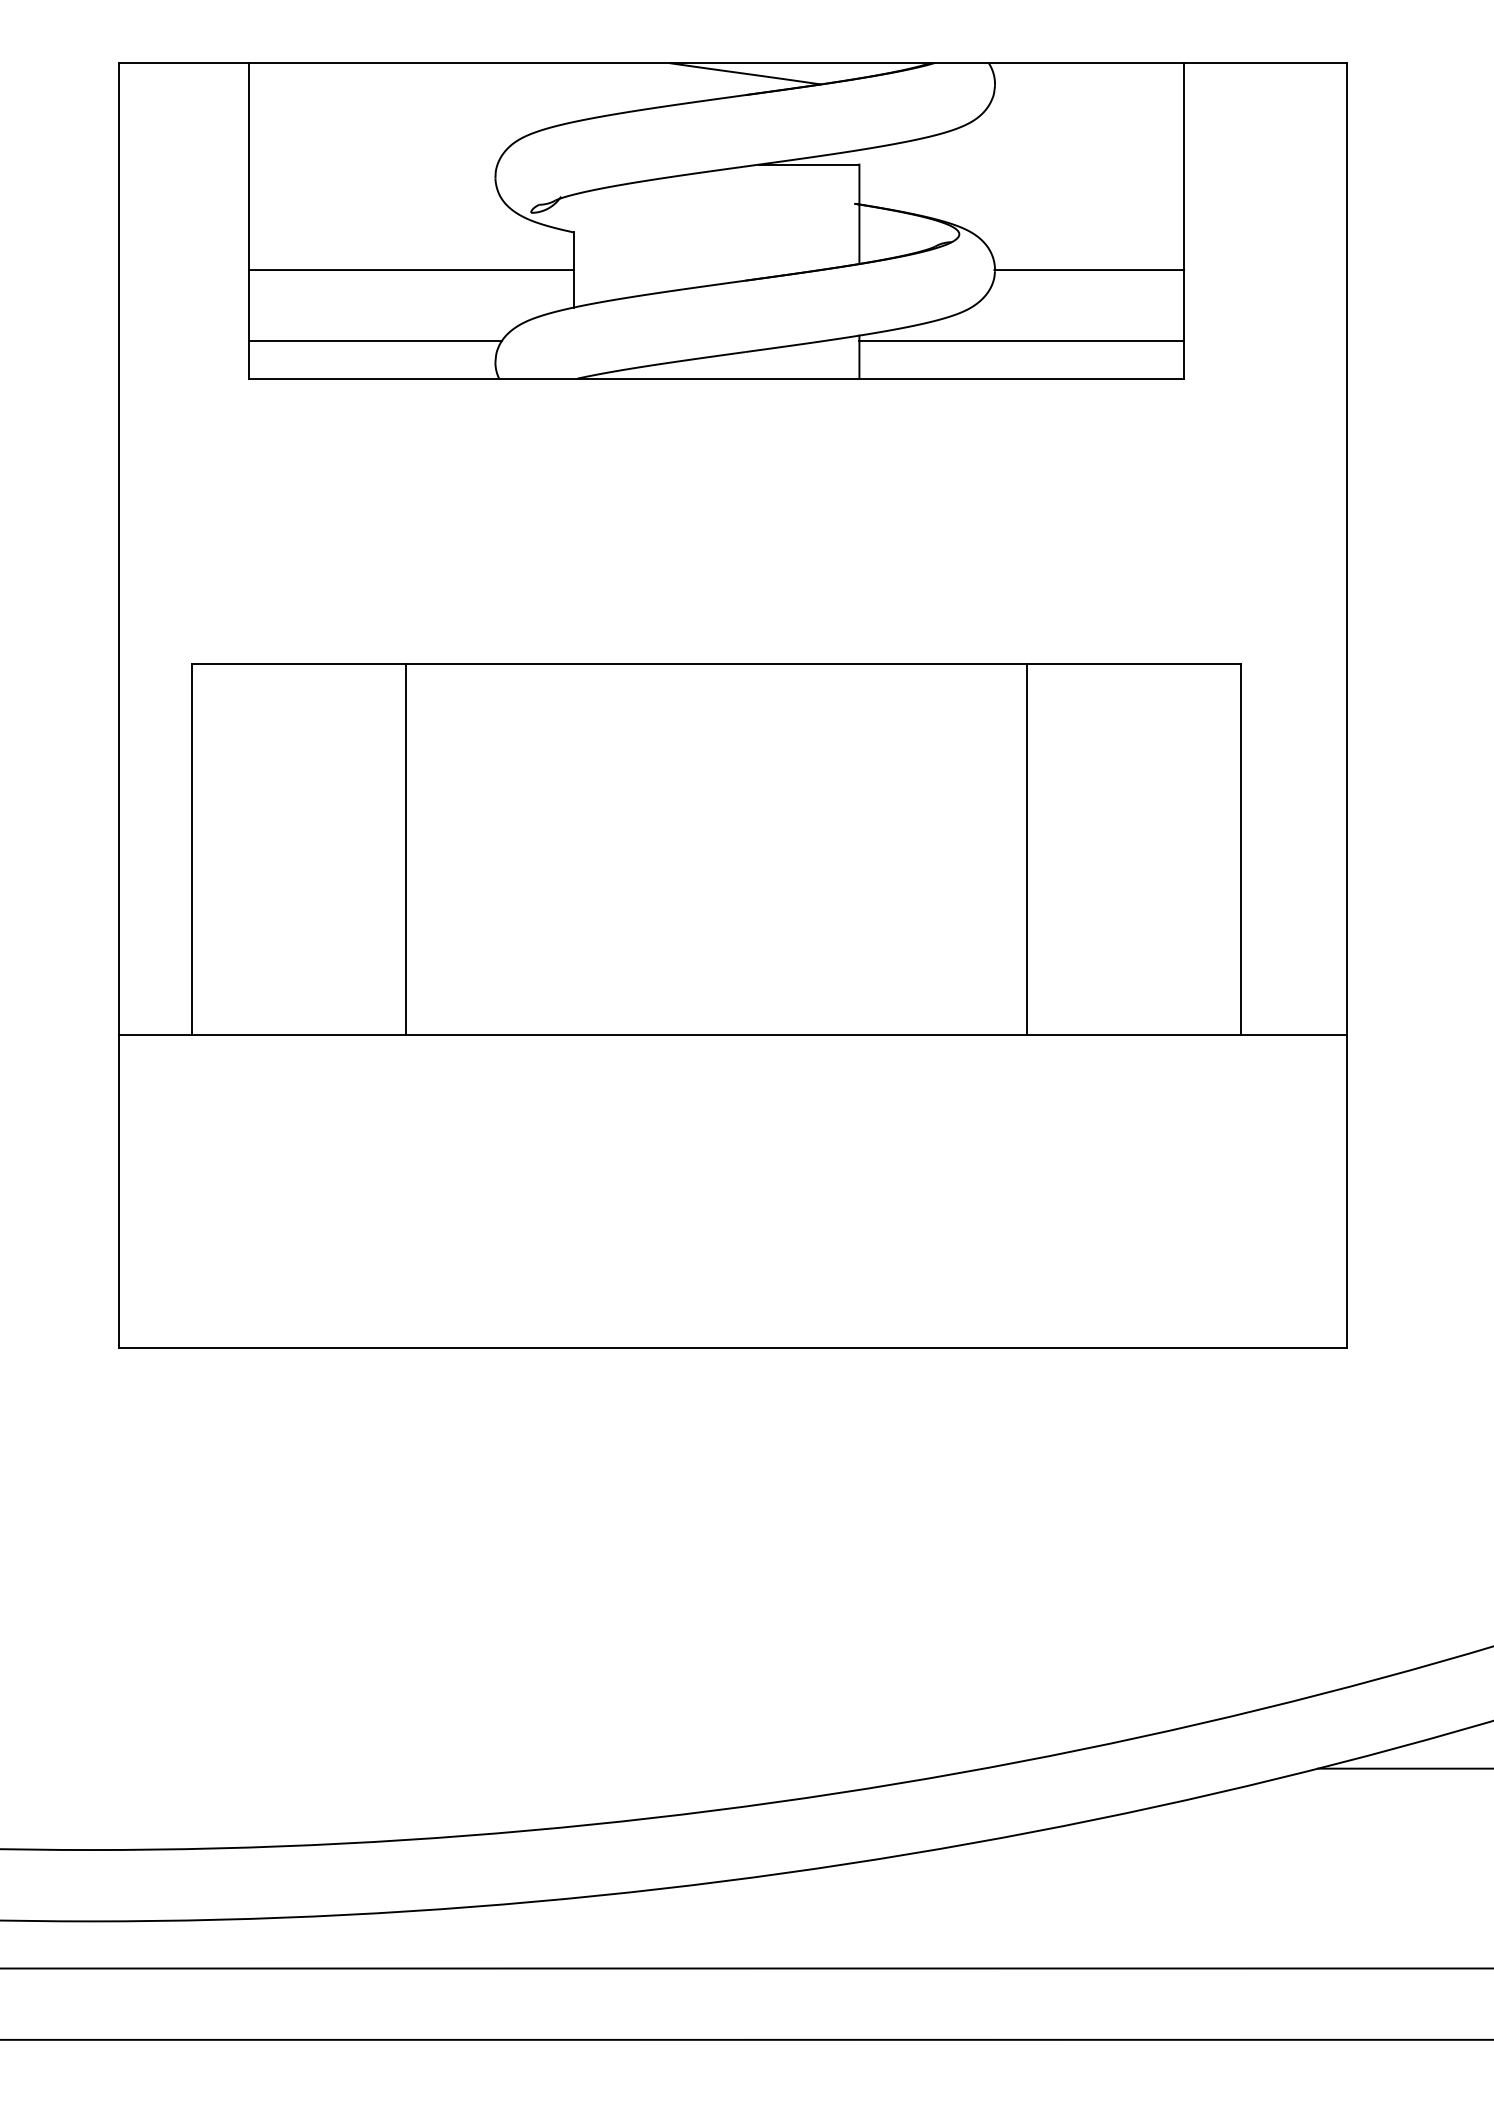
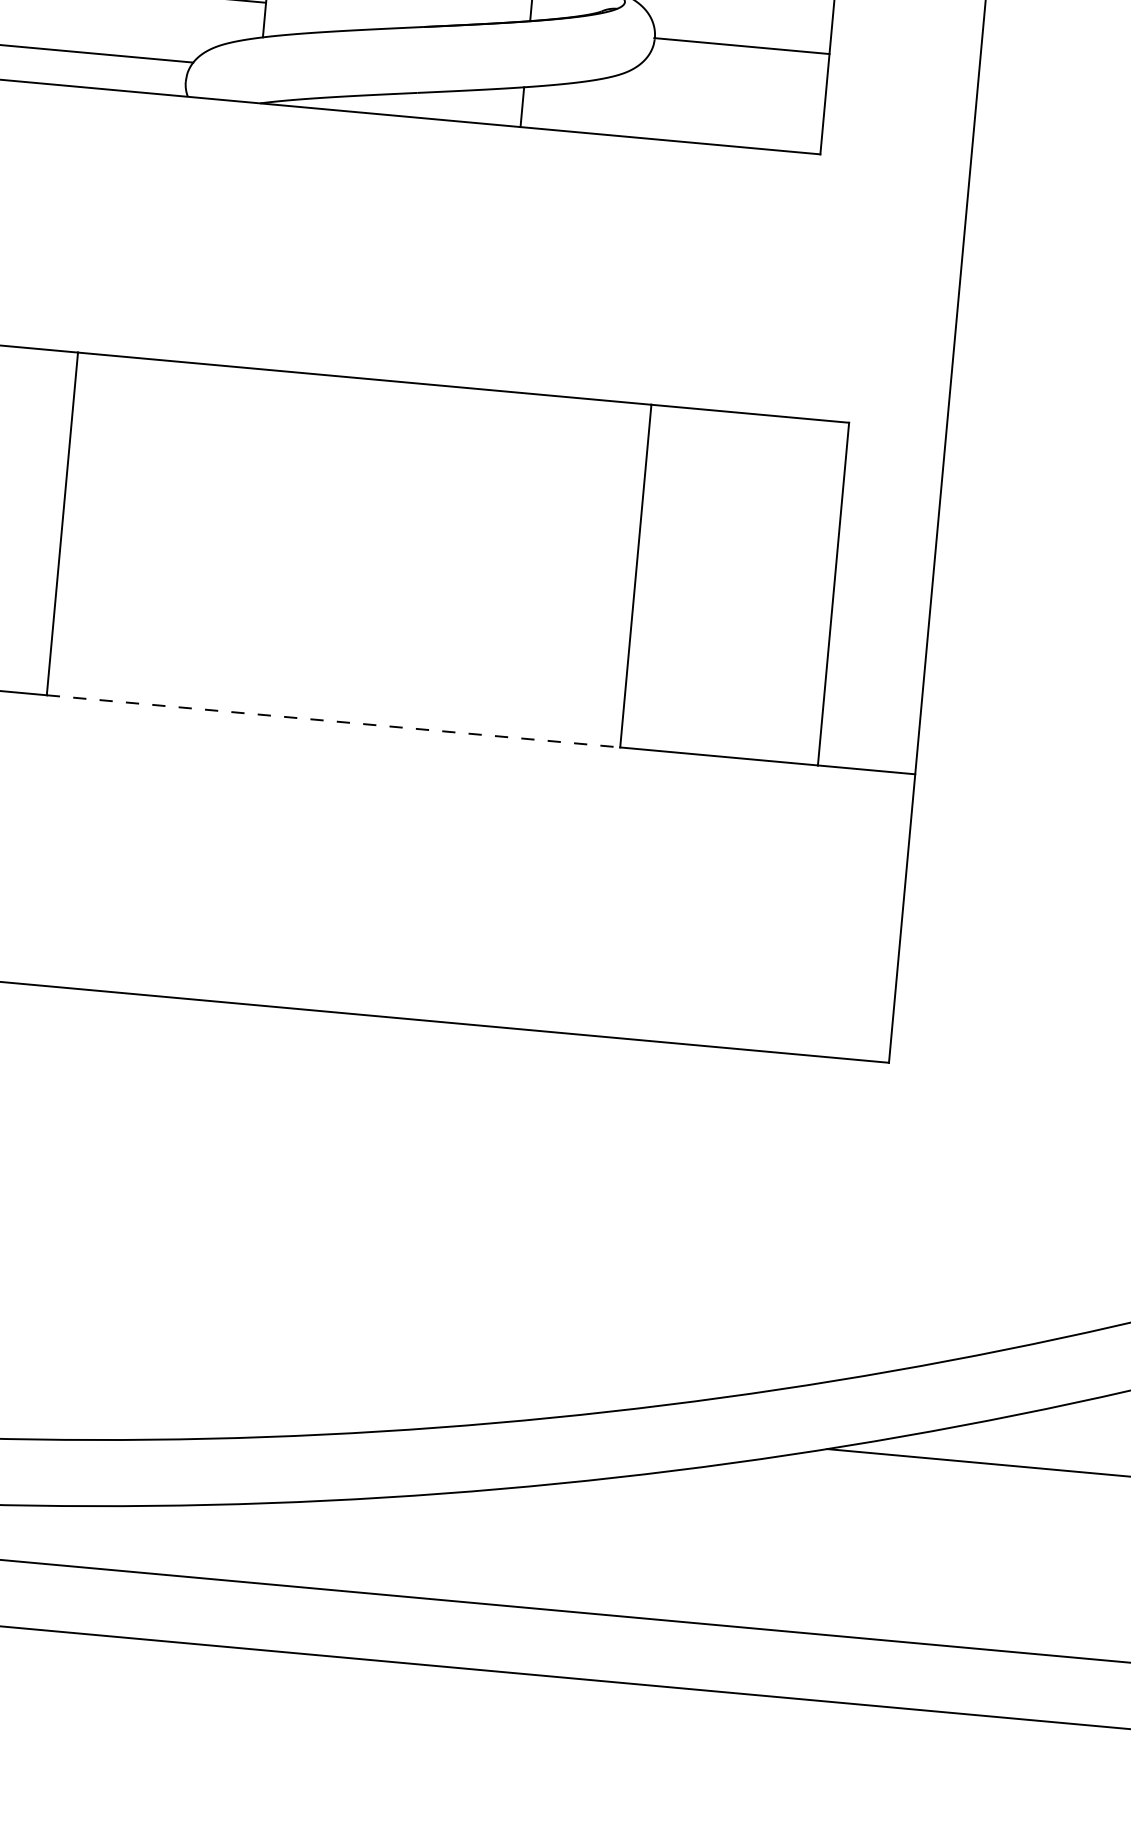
line: (1021, 341) -> (673, 106), removed
line: (717, 1035) -> (334, 721), solid -> dashed

